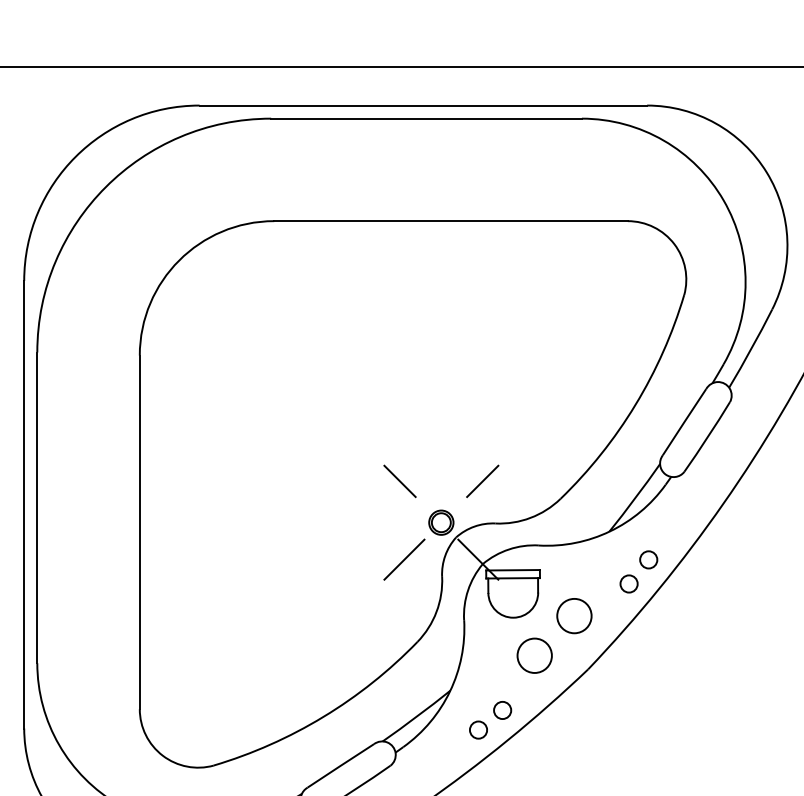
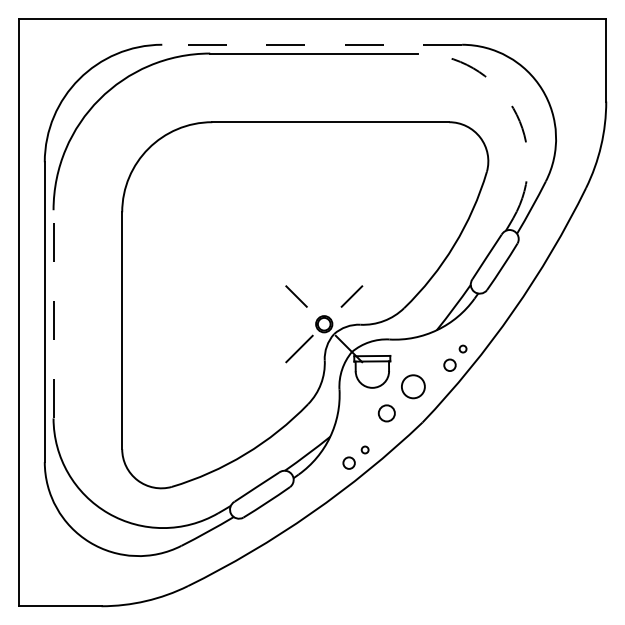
line: (423, 105) -> (312, 44), solid -> dashed
arc: (723, 200) -> (513, 108), solid -> dashed
line: (37, 506) -> (53, 313), solid -> dashed
circle: (647, 558) -> (462, 348), size x0.6
circle: (534, 655) -> (386, 413), size x0.7
circle: (501, 709) -> (364, 449), size x0.6

